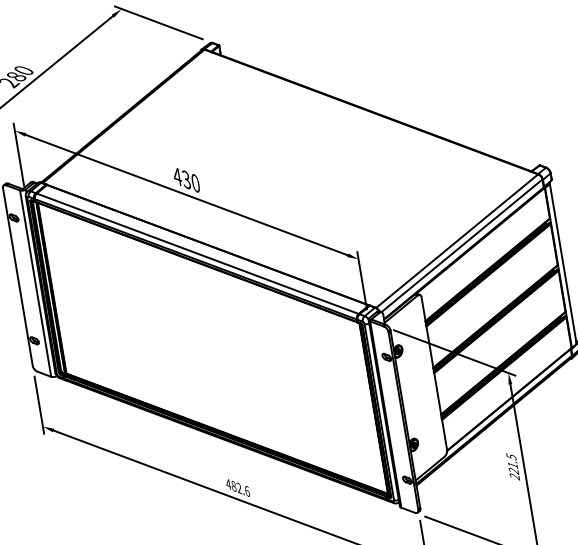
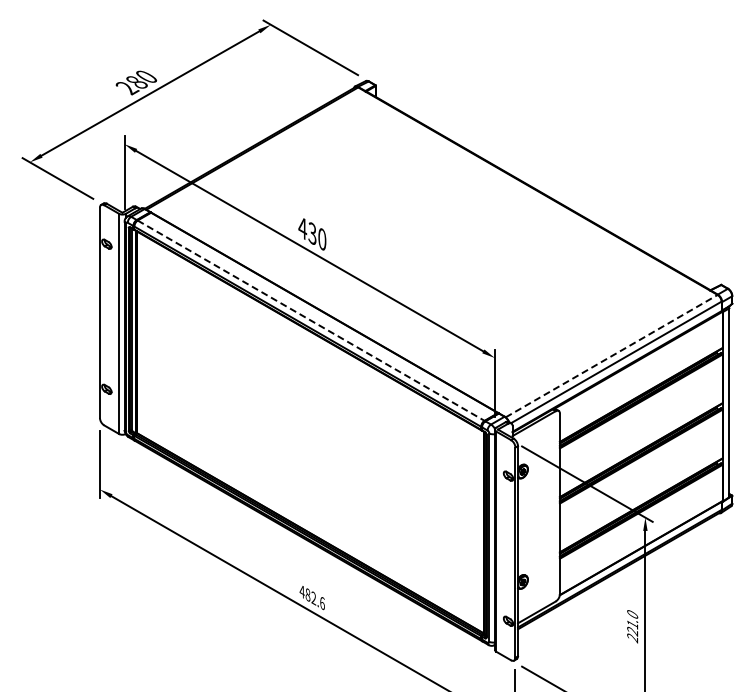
line: (457, 240) -> (612, 355), solid -> dashed
line: (198, 253) -> (311, 320), solid -> dashed
text: (511, 456) -> (632, 614), 221.5 -> 221.0

